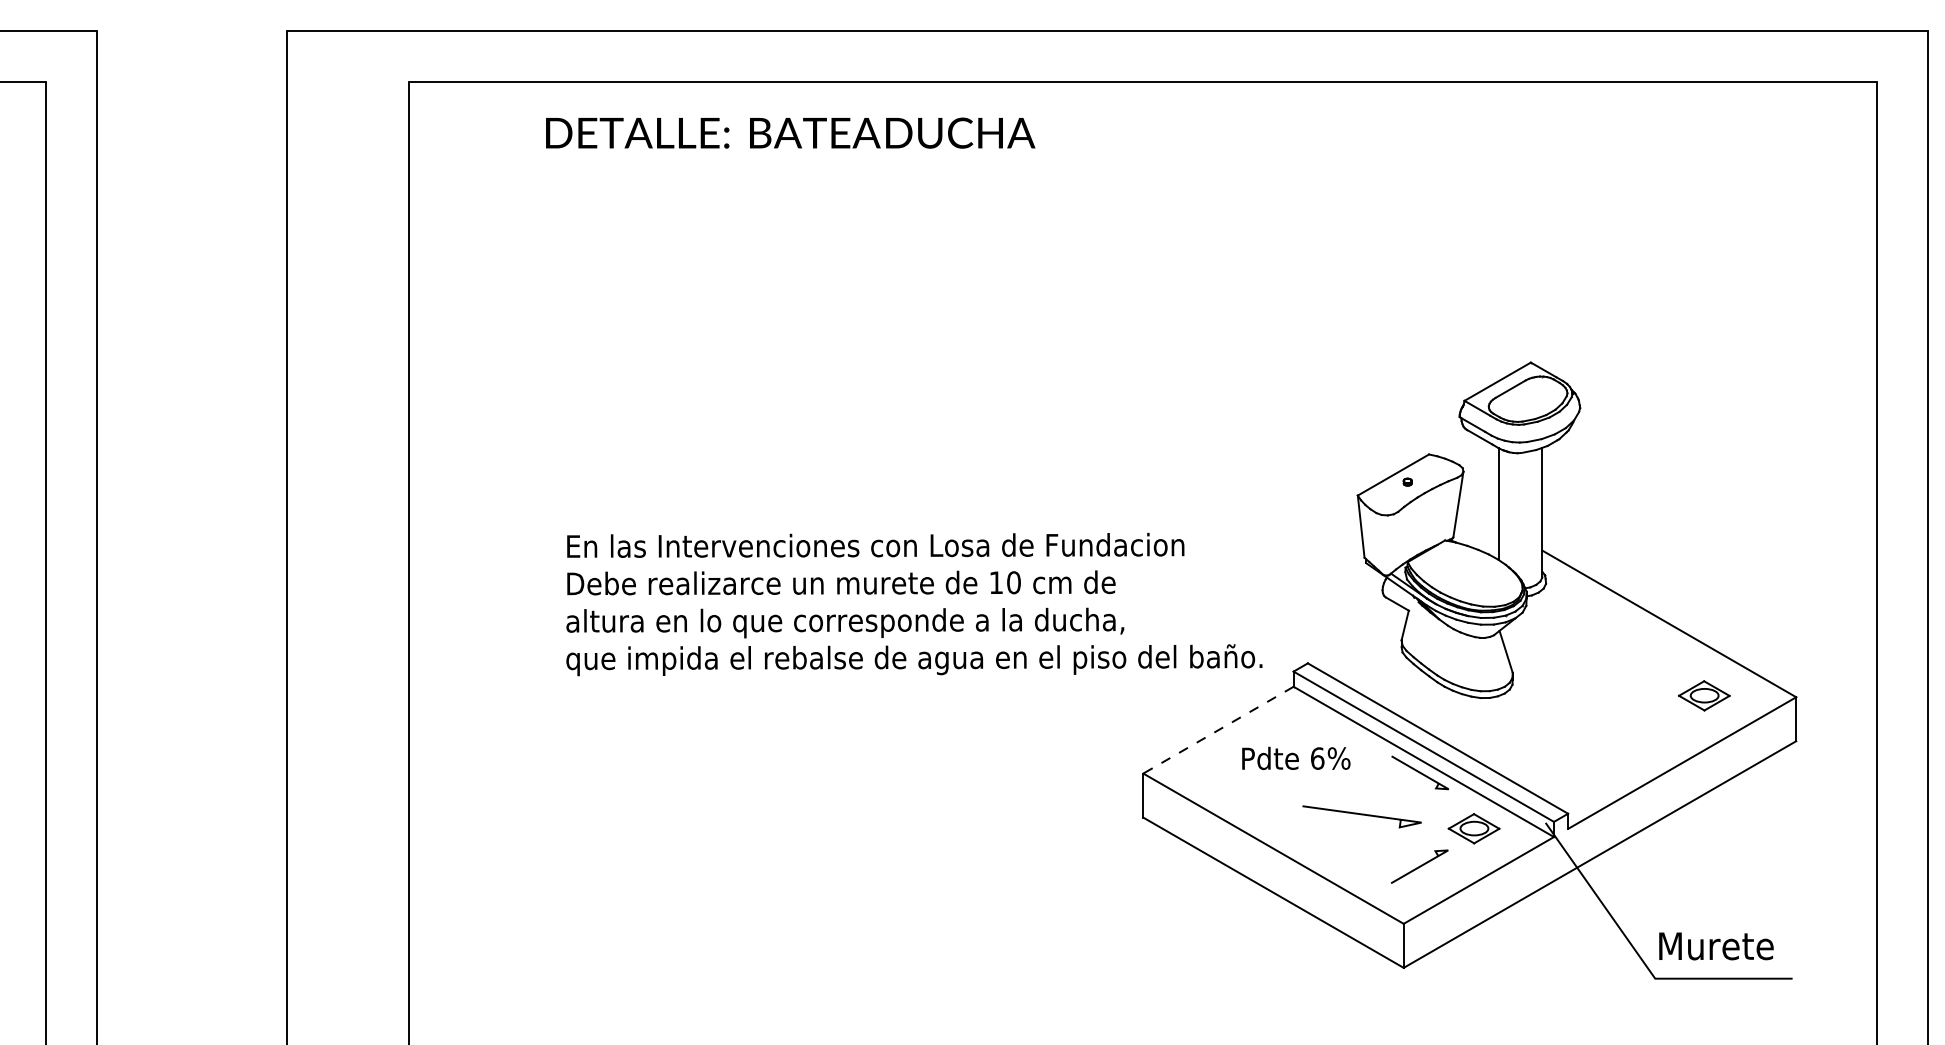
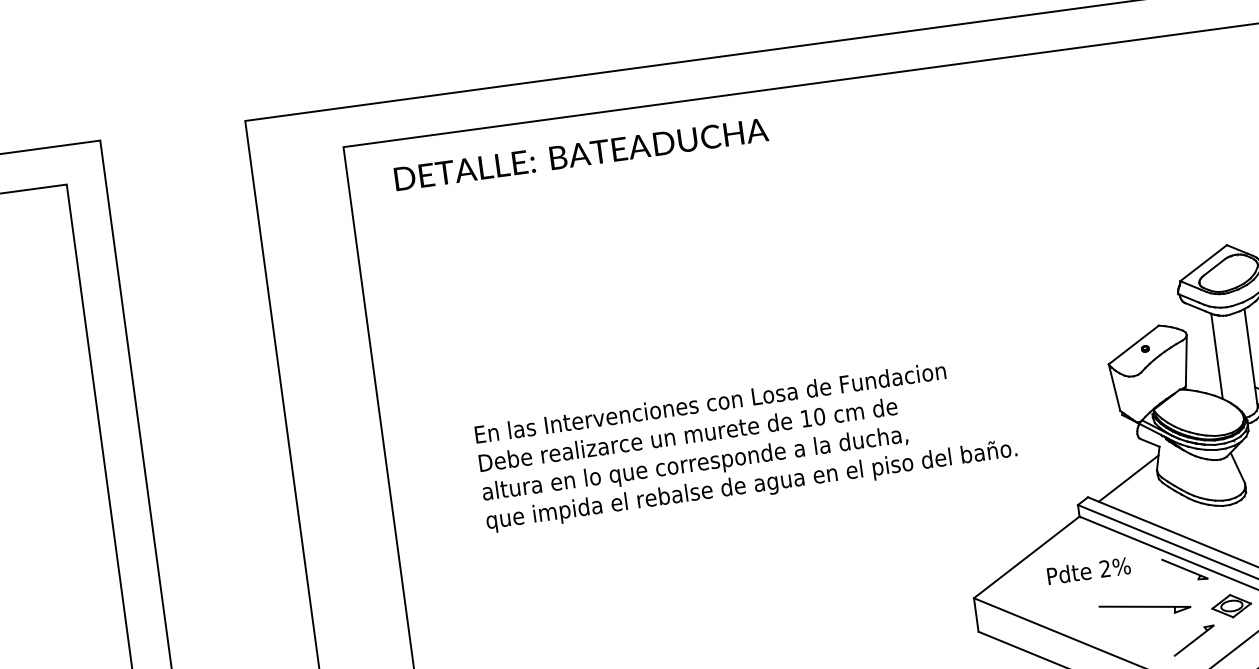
text: (790, 132) -> (581, 153), moved
text: (914, 604) -> (746, 443), moved
line: (1363, 646) -> (1128, 478), added
line: (1218, 730) -> (1026, 557), dashed -> solid
text: (1317, 758) -> (1105, 568), 6% -> 2%

